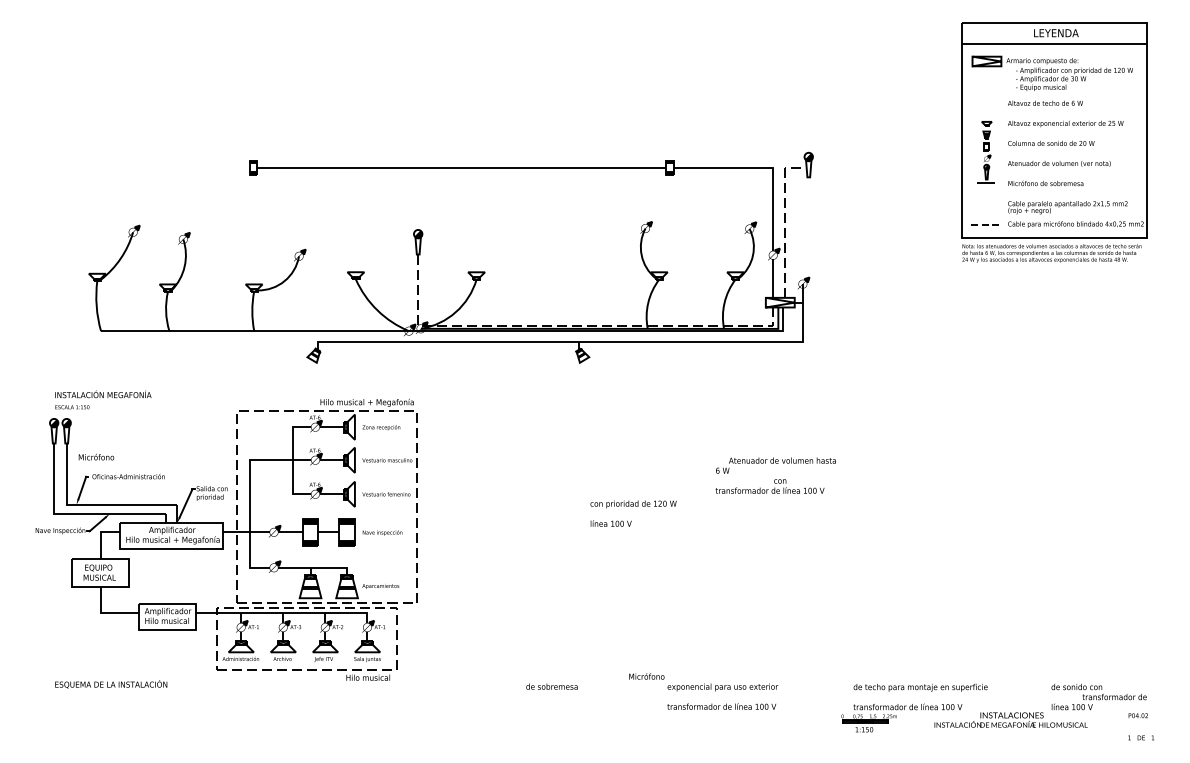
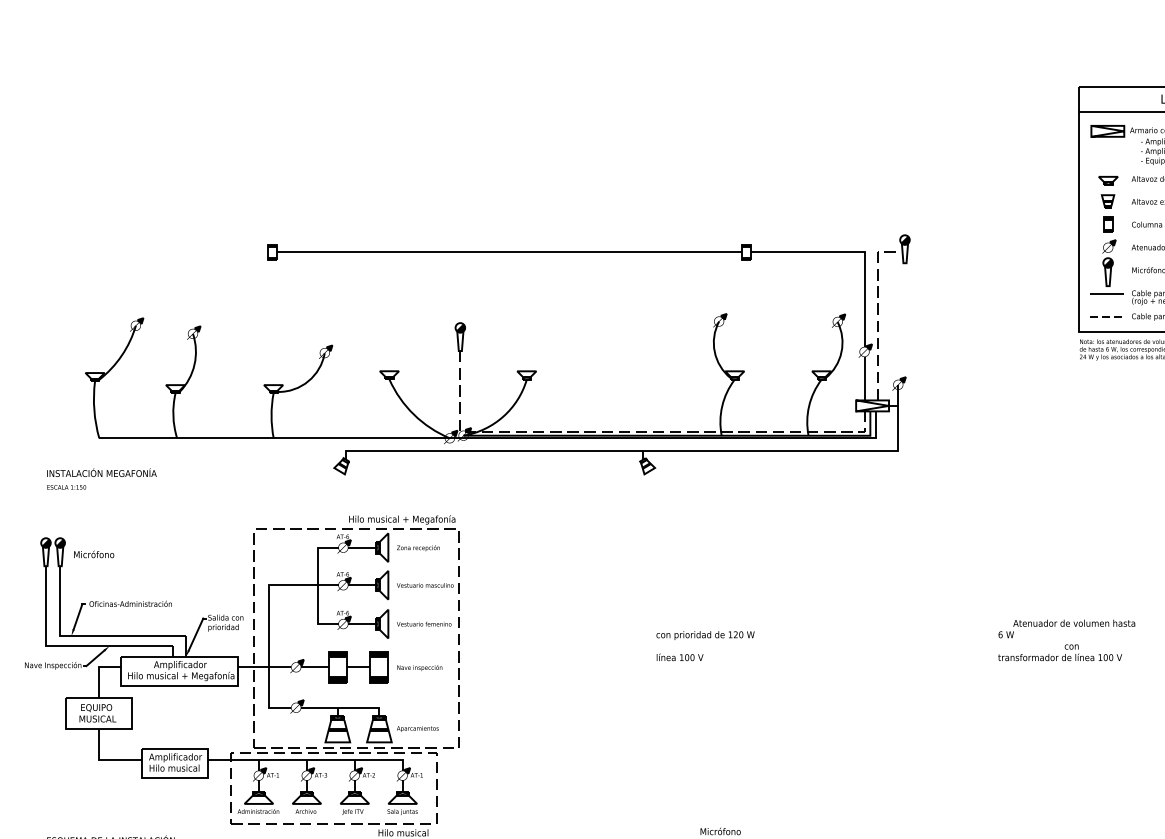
part: (985, 152) -> (1106, 234), size x1.67
text: (103, 399) -> (102, 478), moved
text: (96, 456) -> (94, 553), moved
text: (775, 475) -> (1066, 640), moved

